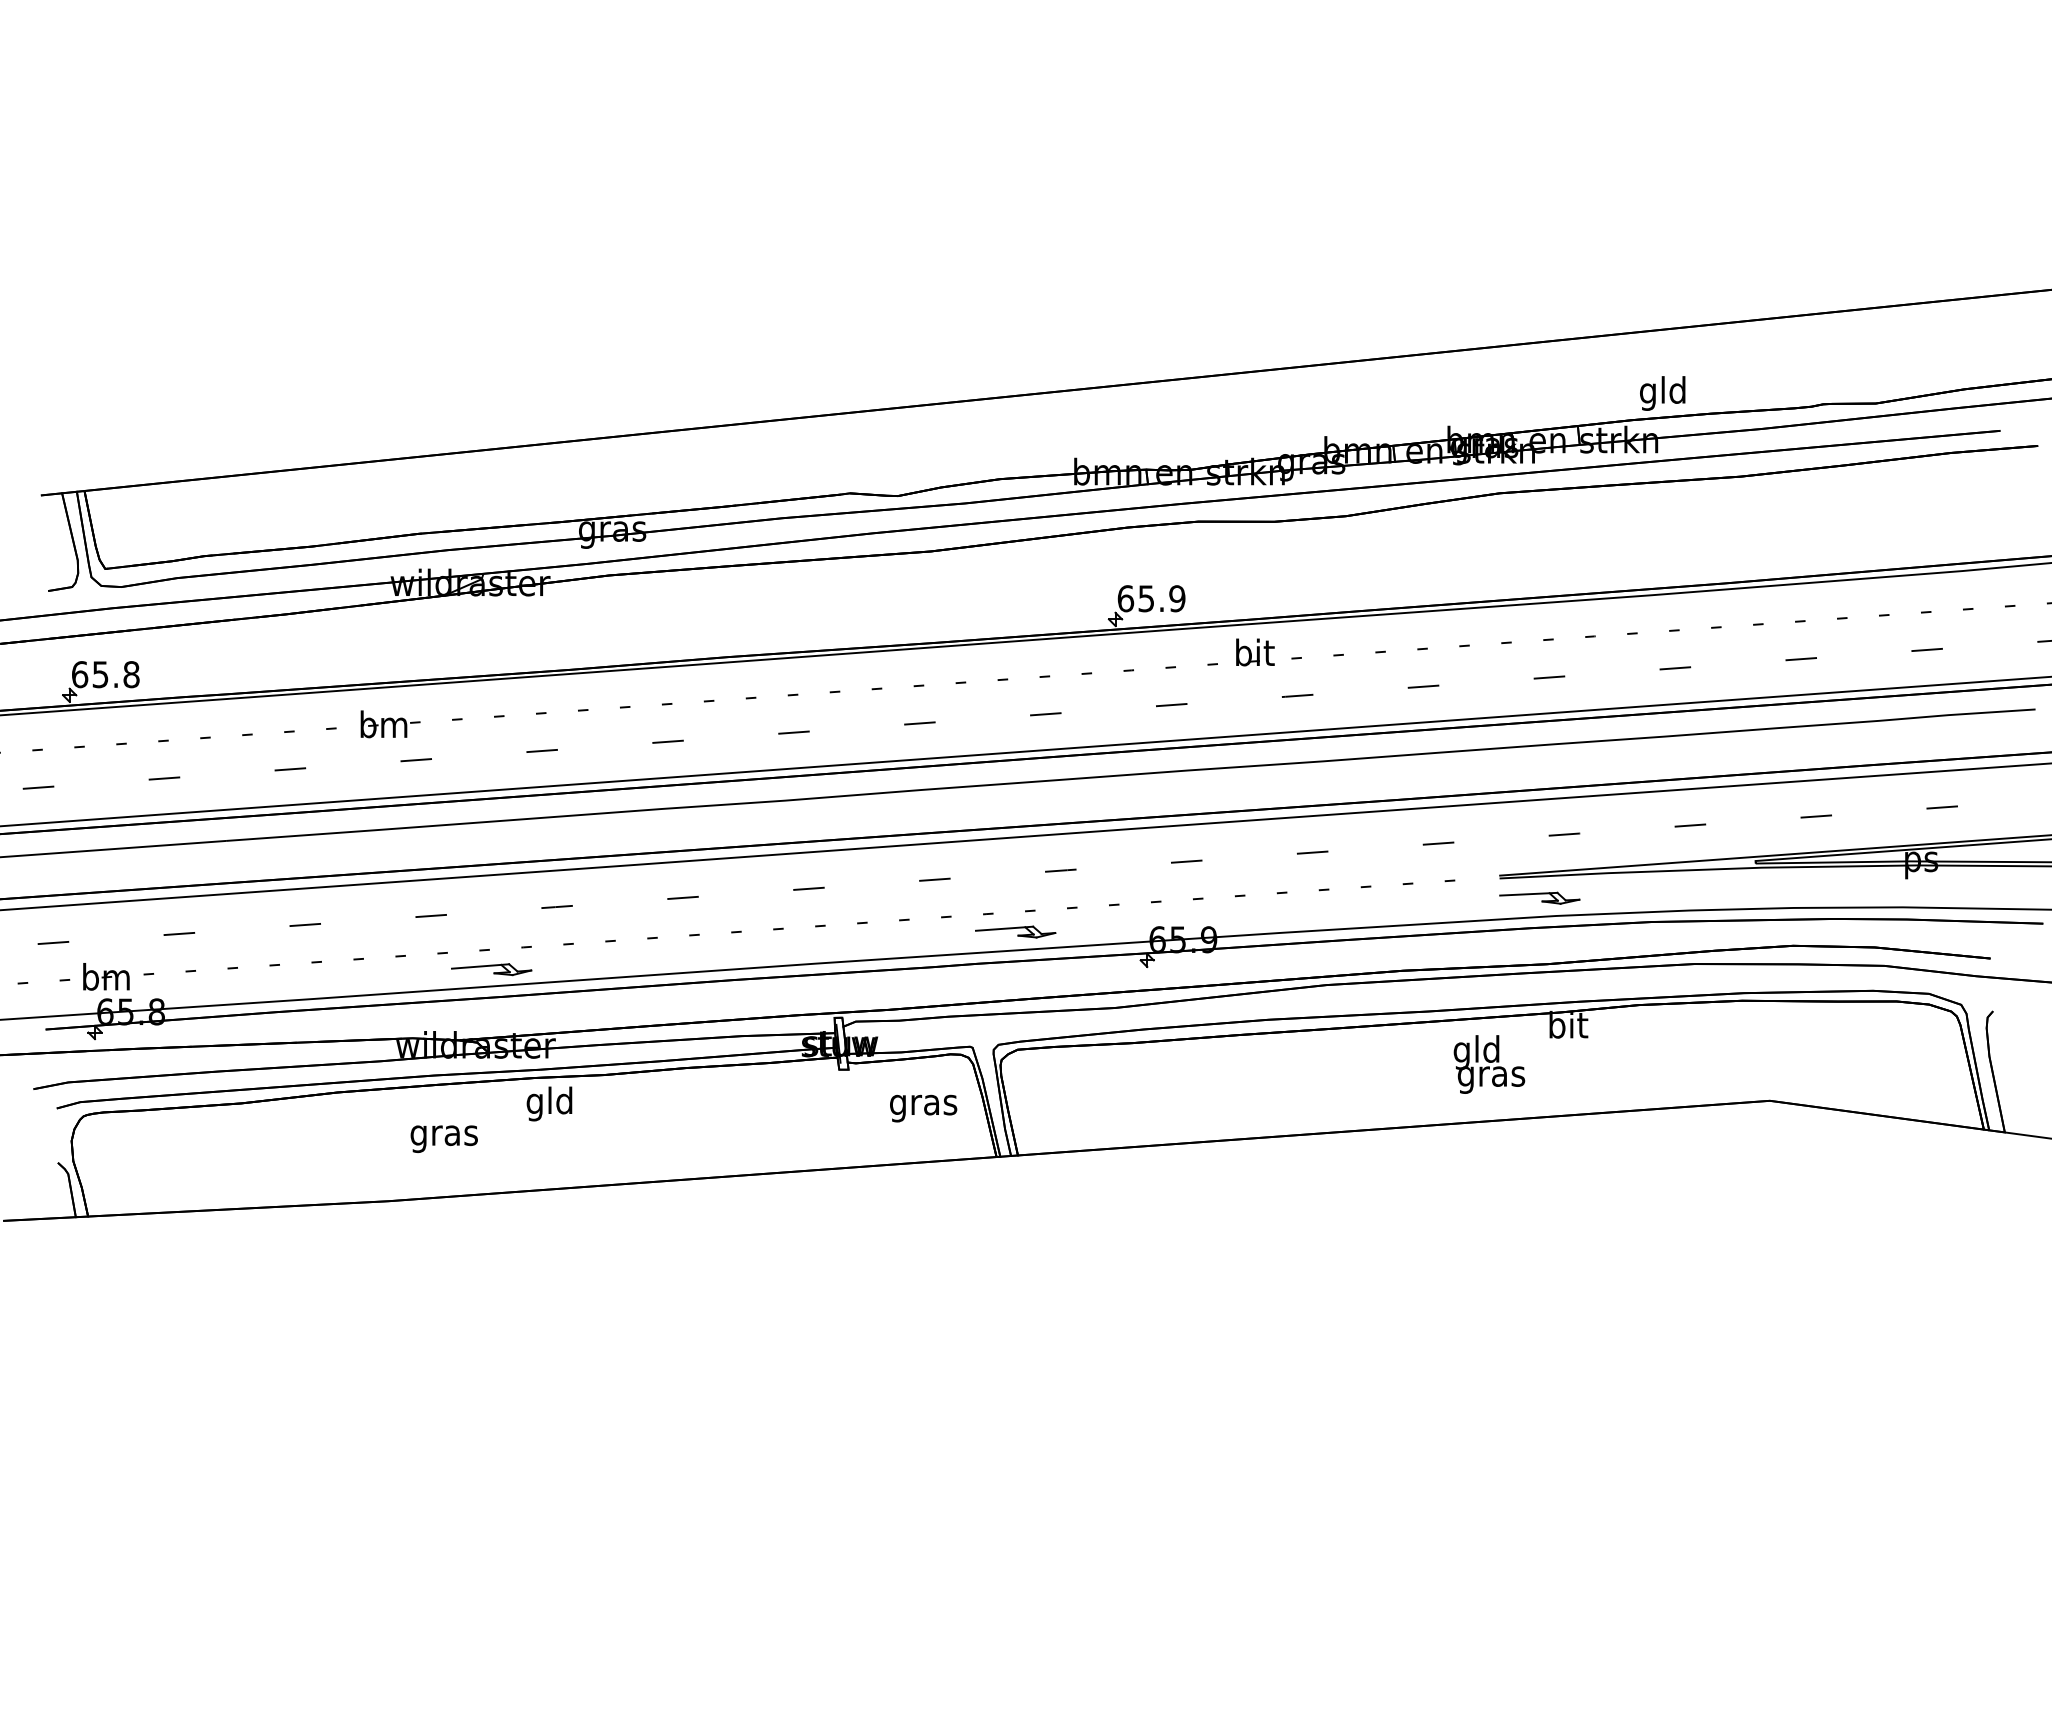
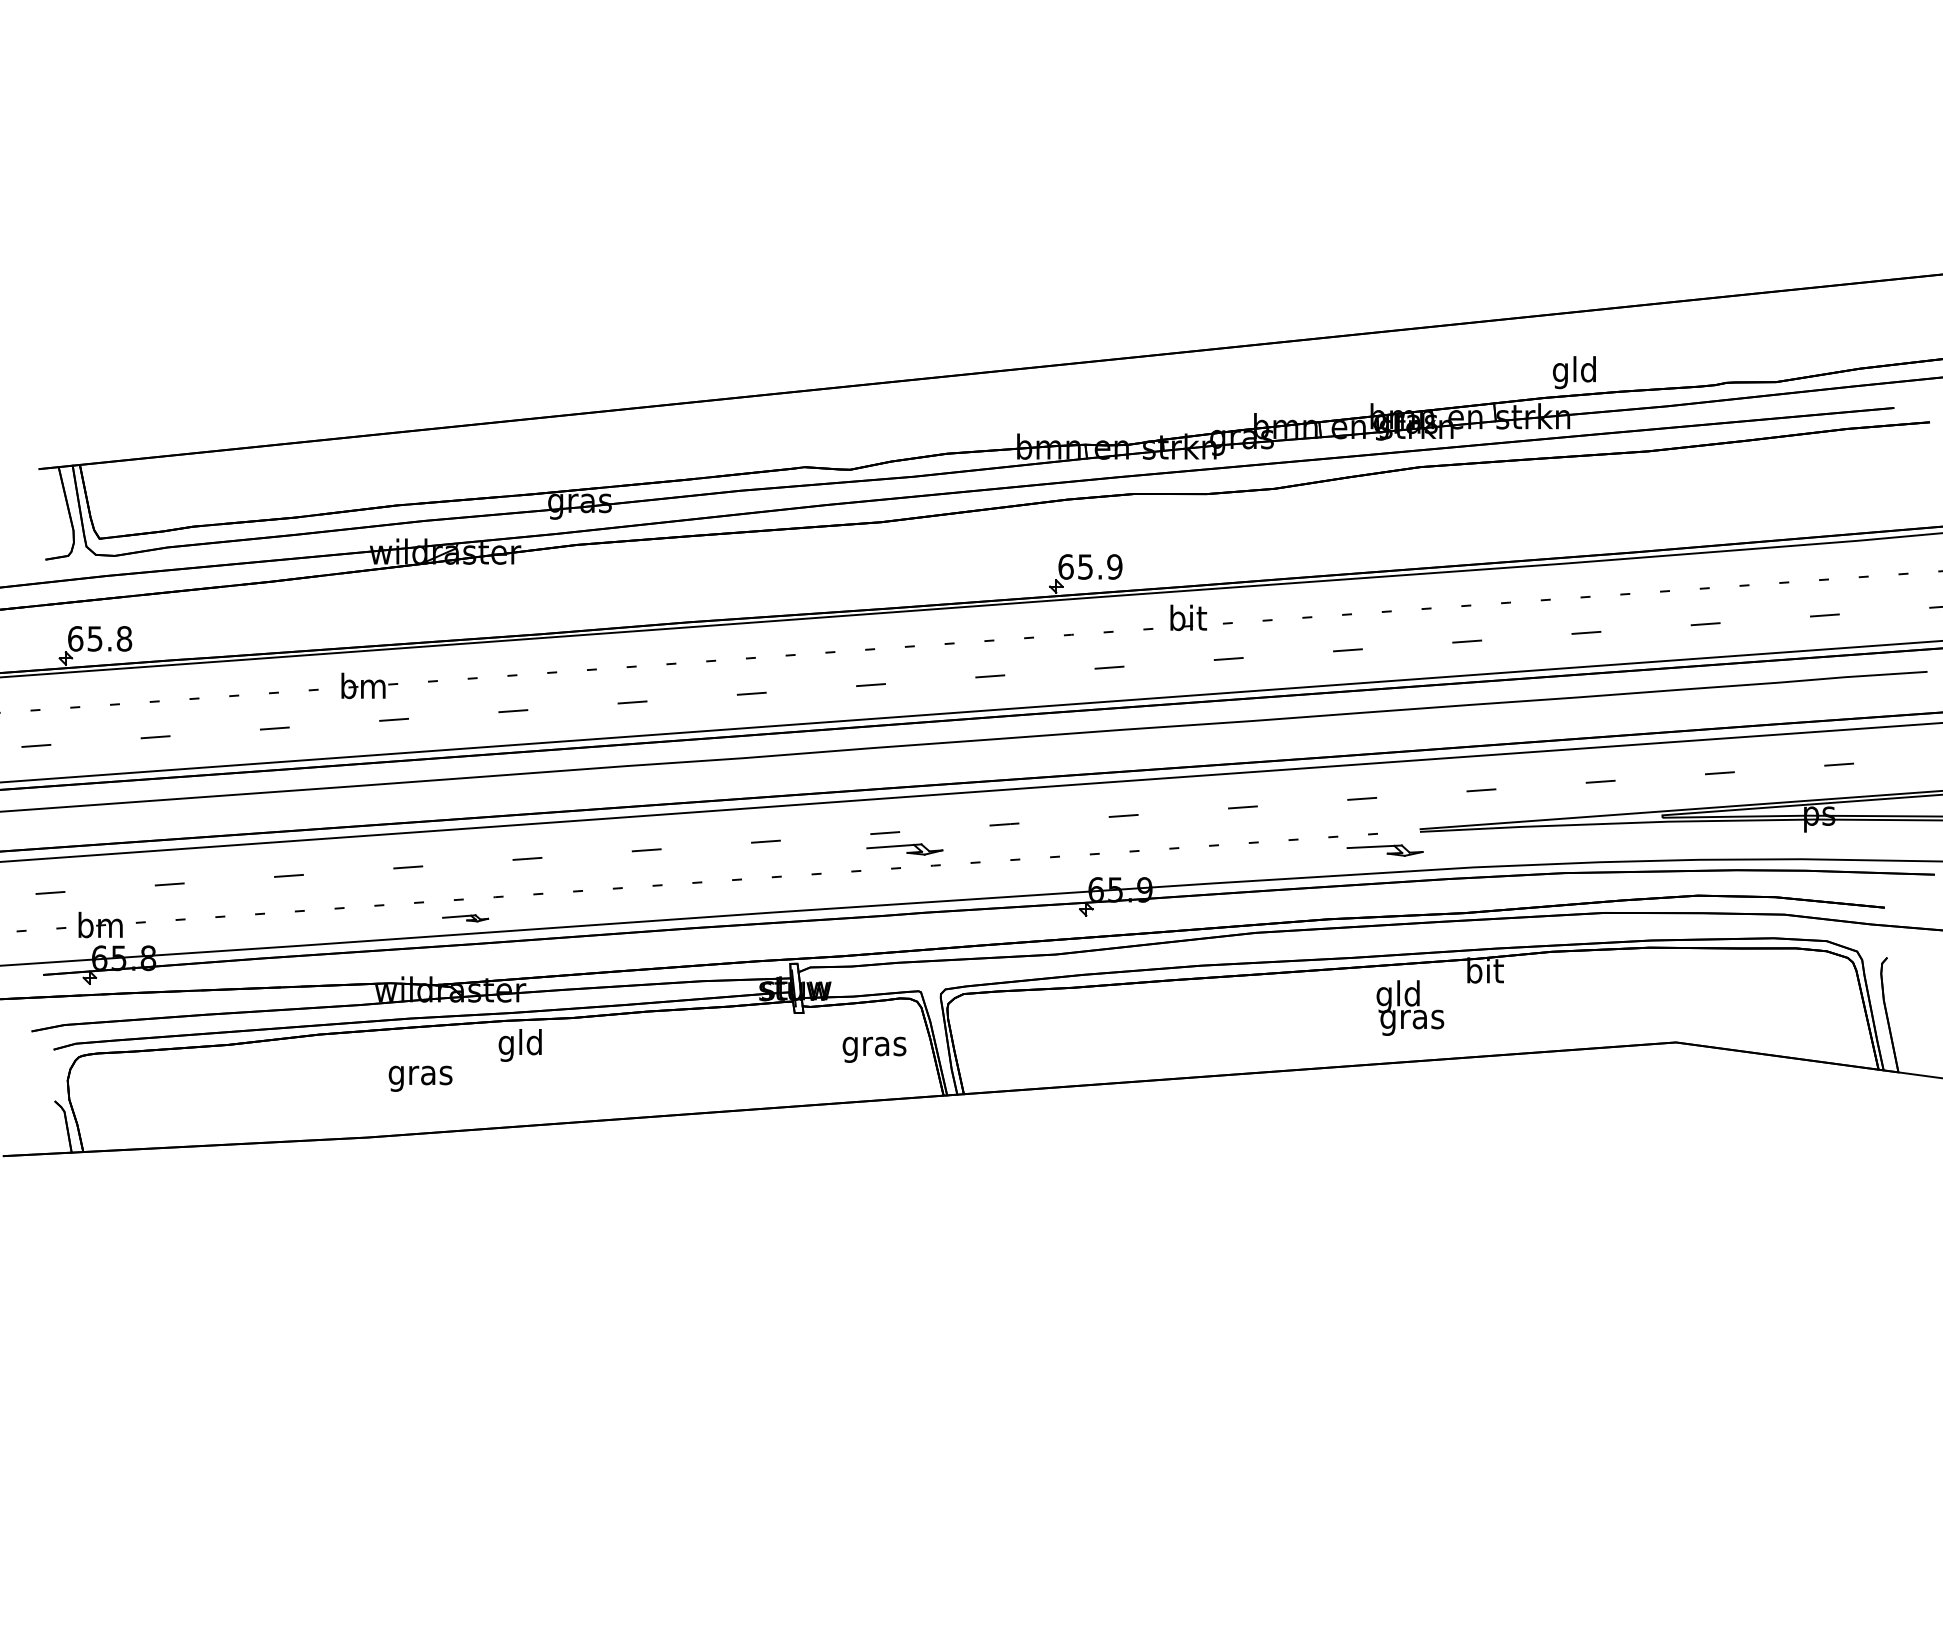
part: (1539, 897) -> (1384, 849), moved
part: (1015, 931) -> (904, 848), moved
part: (491, 969) -> (465, 918), size x0.6

